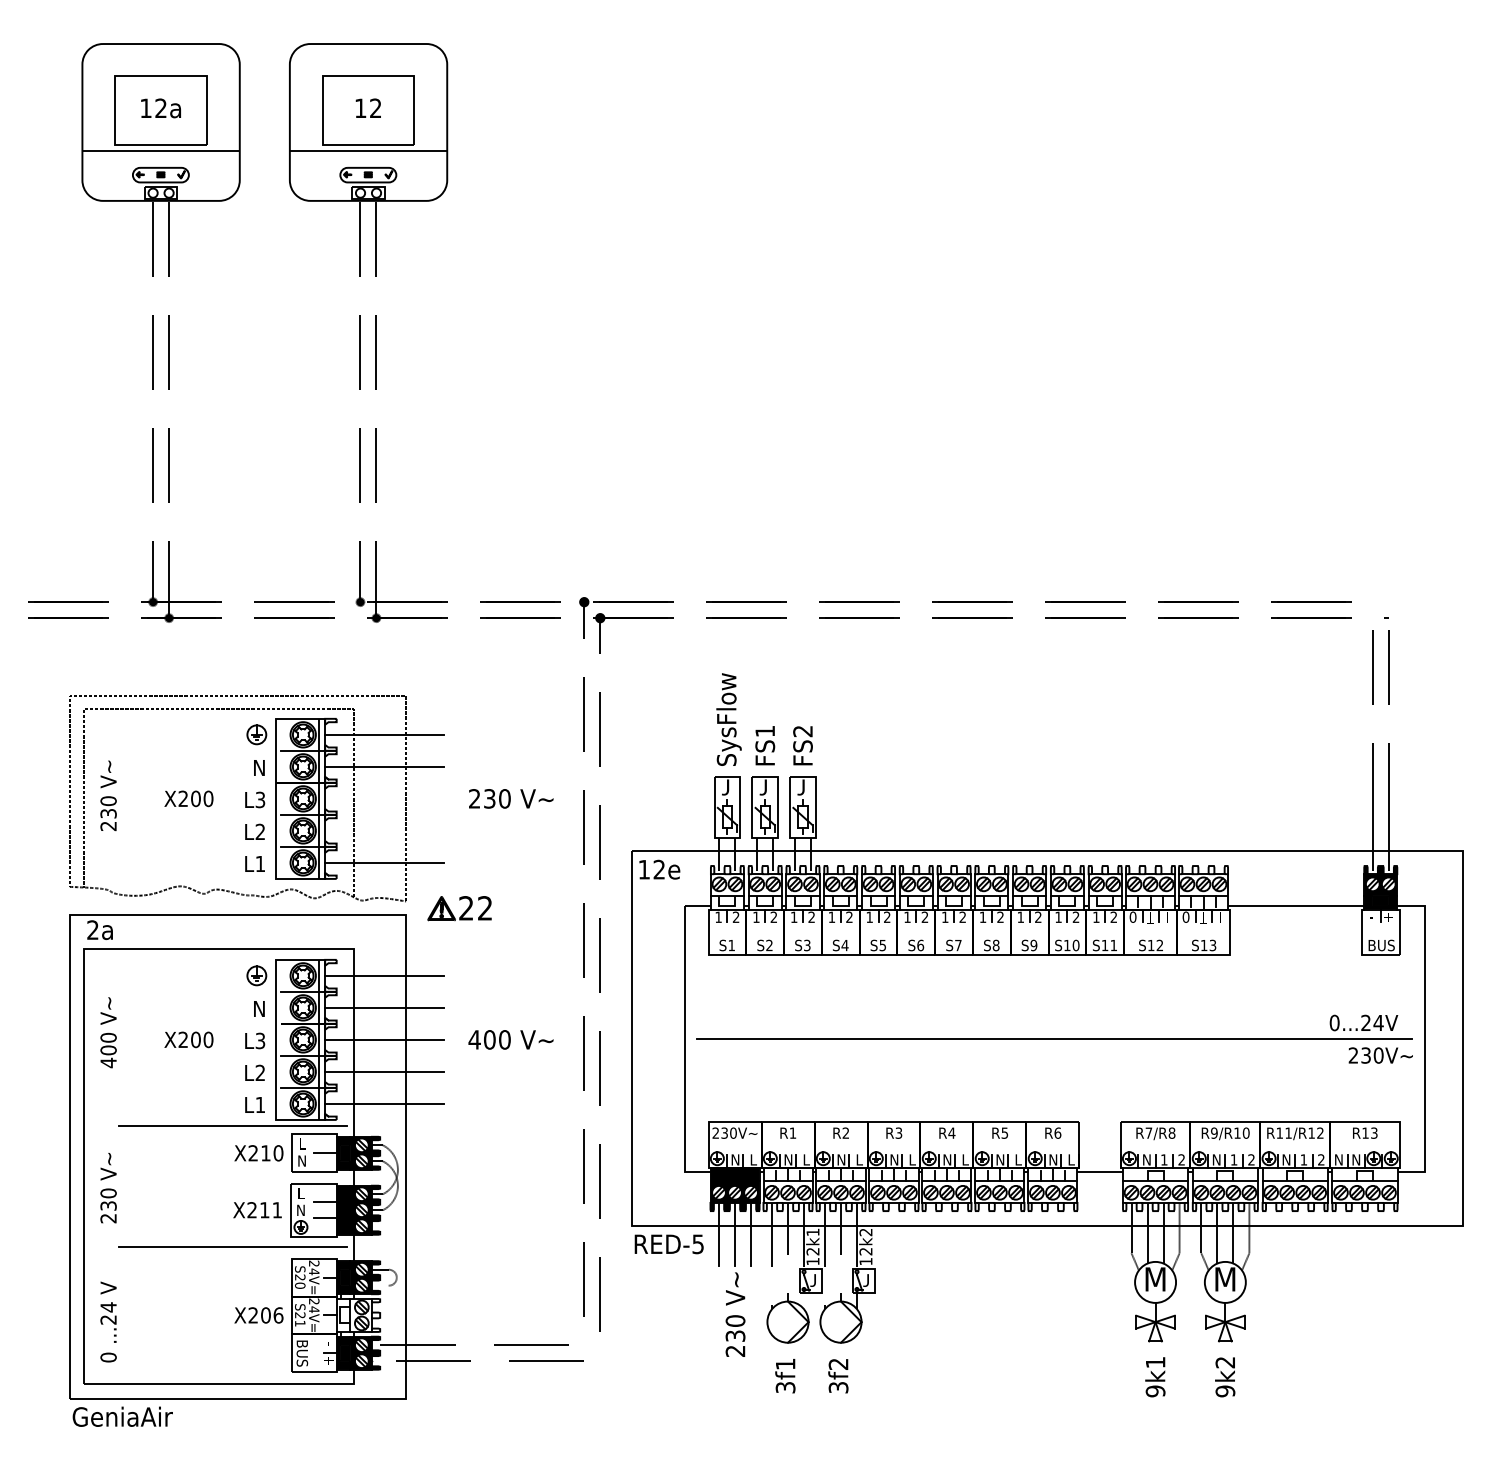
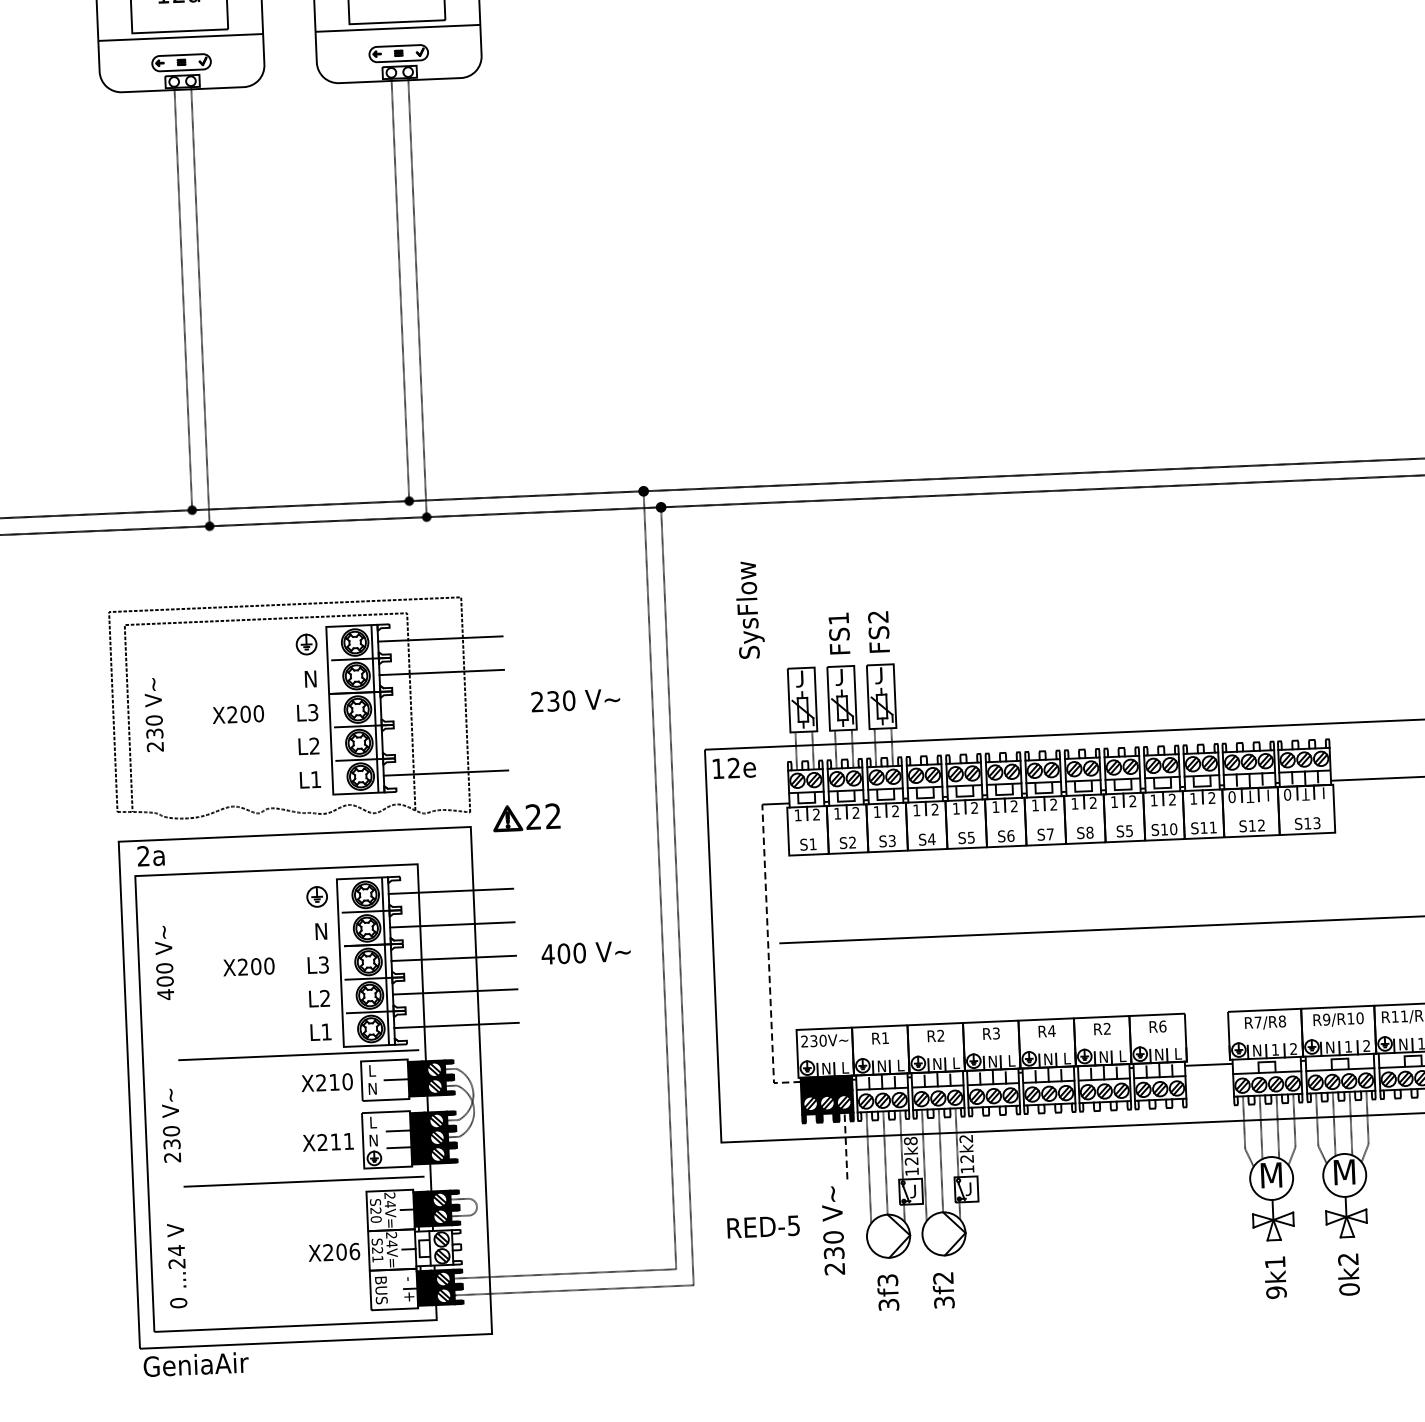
text: (728, 719) -> (749, 609), moved
text: (1033, 944) -> (1129, 830), S9 -> S5
line: (684, 1051) -> (768, 957), solid -> dashed
text: (1004, 1132) -> (1106, 1028), R5 -> R2
text: (812, 1232) -> (910, 1141), 12k1 -> 12k8
line: (719, 1234) -> (812, 1147), removed
line: (735, 1234) -> (829, 1146), removed
line: (751, 1234) -> (846, 1146), solid -> dashed
text: (668, 1244) -> (762, 1227), moved
text: (785, 1363) -> (887, 1279), 3f1 -> 3f3
text: (1225, 1391) -> (1349, 1289), 9k2 -> 0k2

